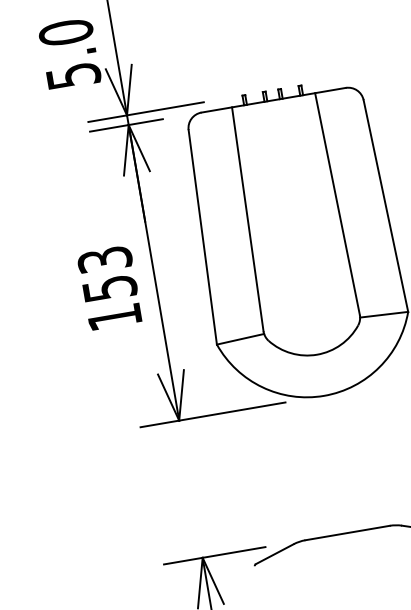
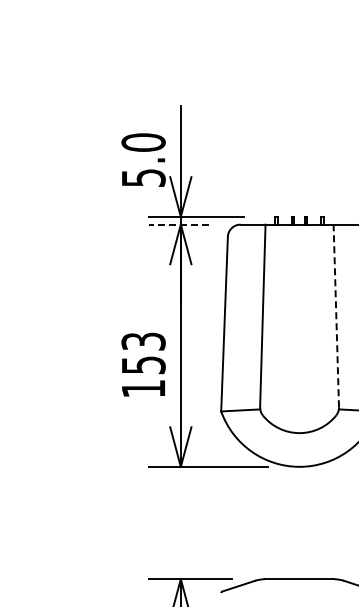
line: (127, 125) -> (179, 224), solid -> dashed
line: (337, 203) -> (336, 315), solid -> dashed
text: (109, 287) -> (143, 364), moved

